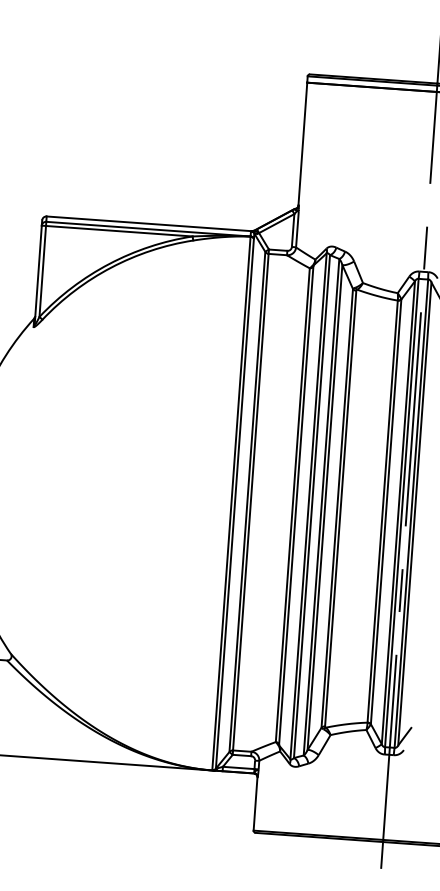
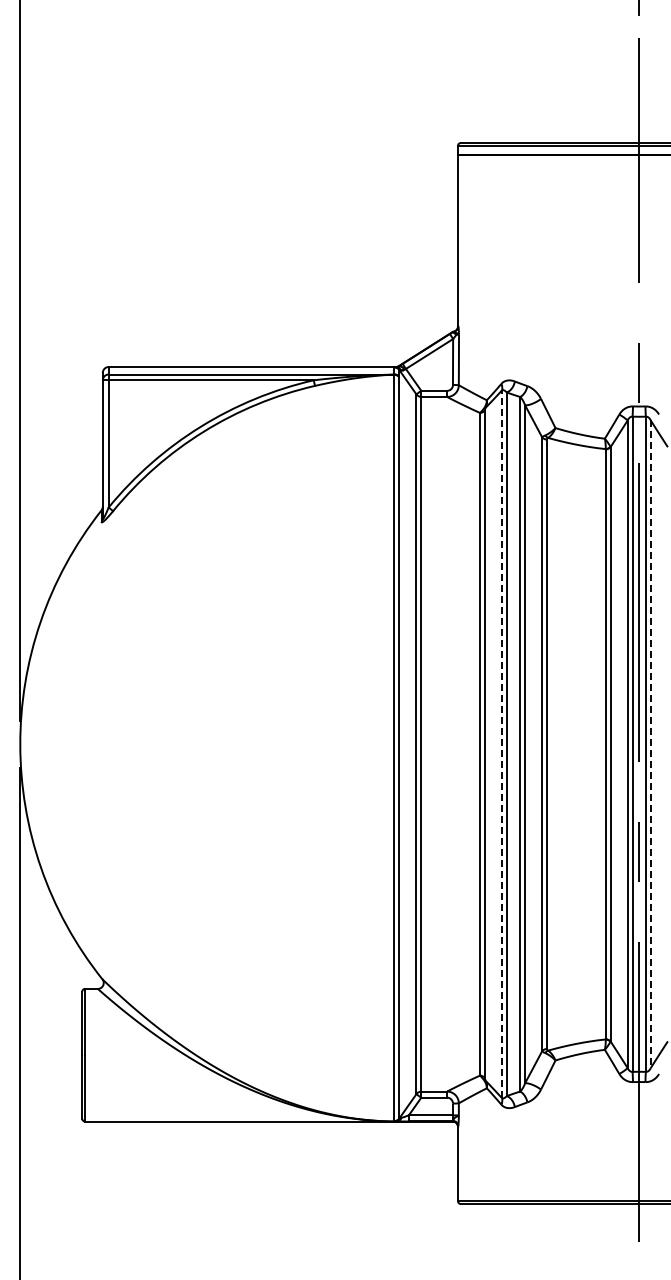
line: (308, 506) -> (502, 744), solid -> dashed
line: (414, 514) -> (650, 744), solid -> dashed

